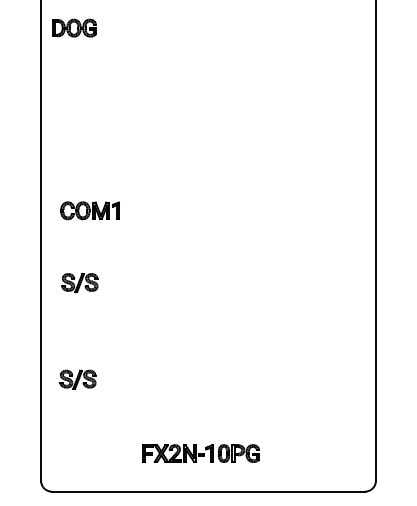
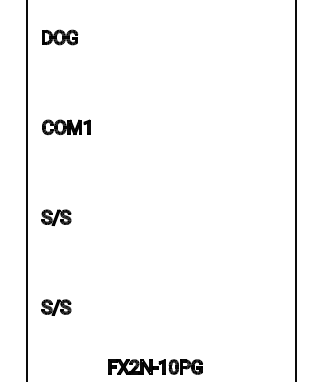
part: (74, 27) -> (60, 36), moved
part: (89, 210) -> (65, 127), moved
part: (79, 283) -> (55, 218), moved

